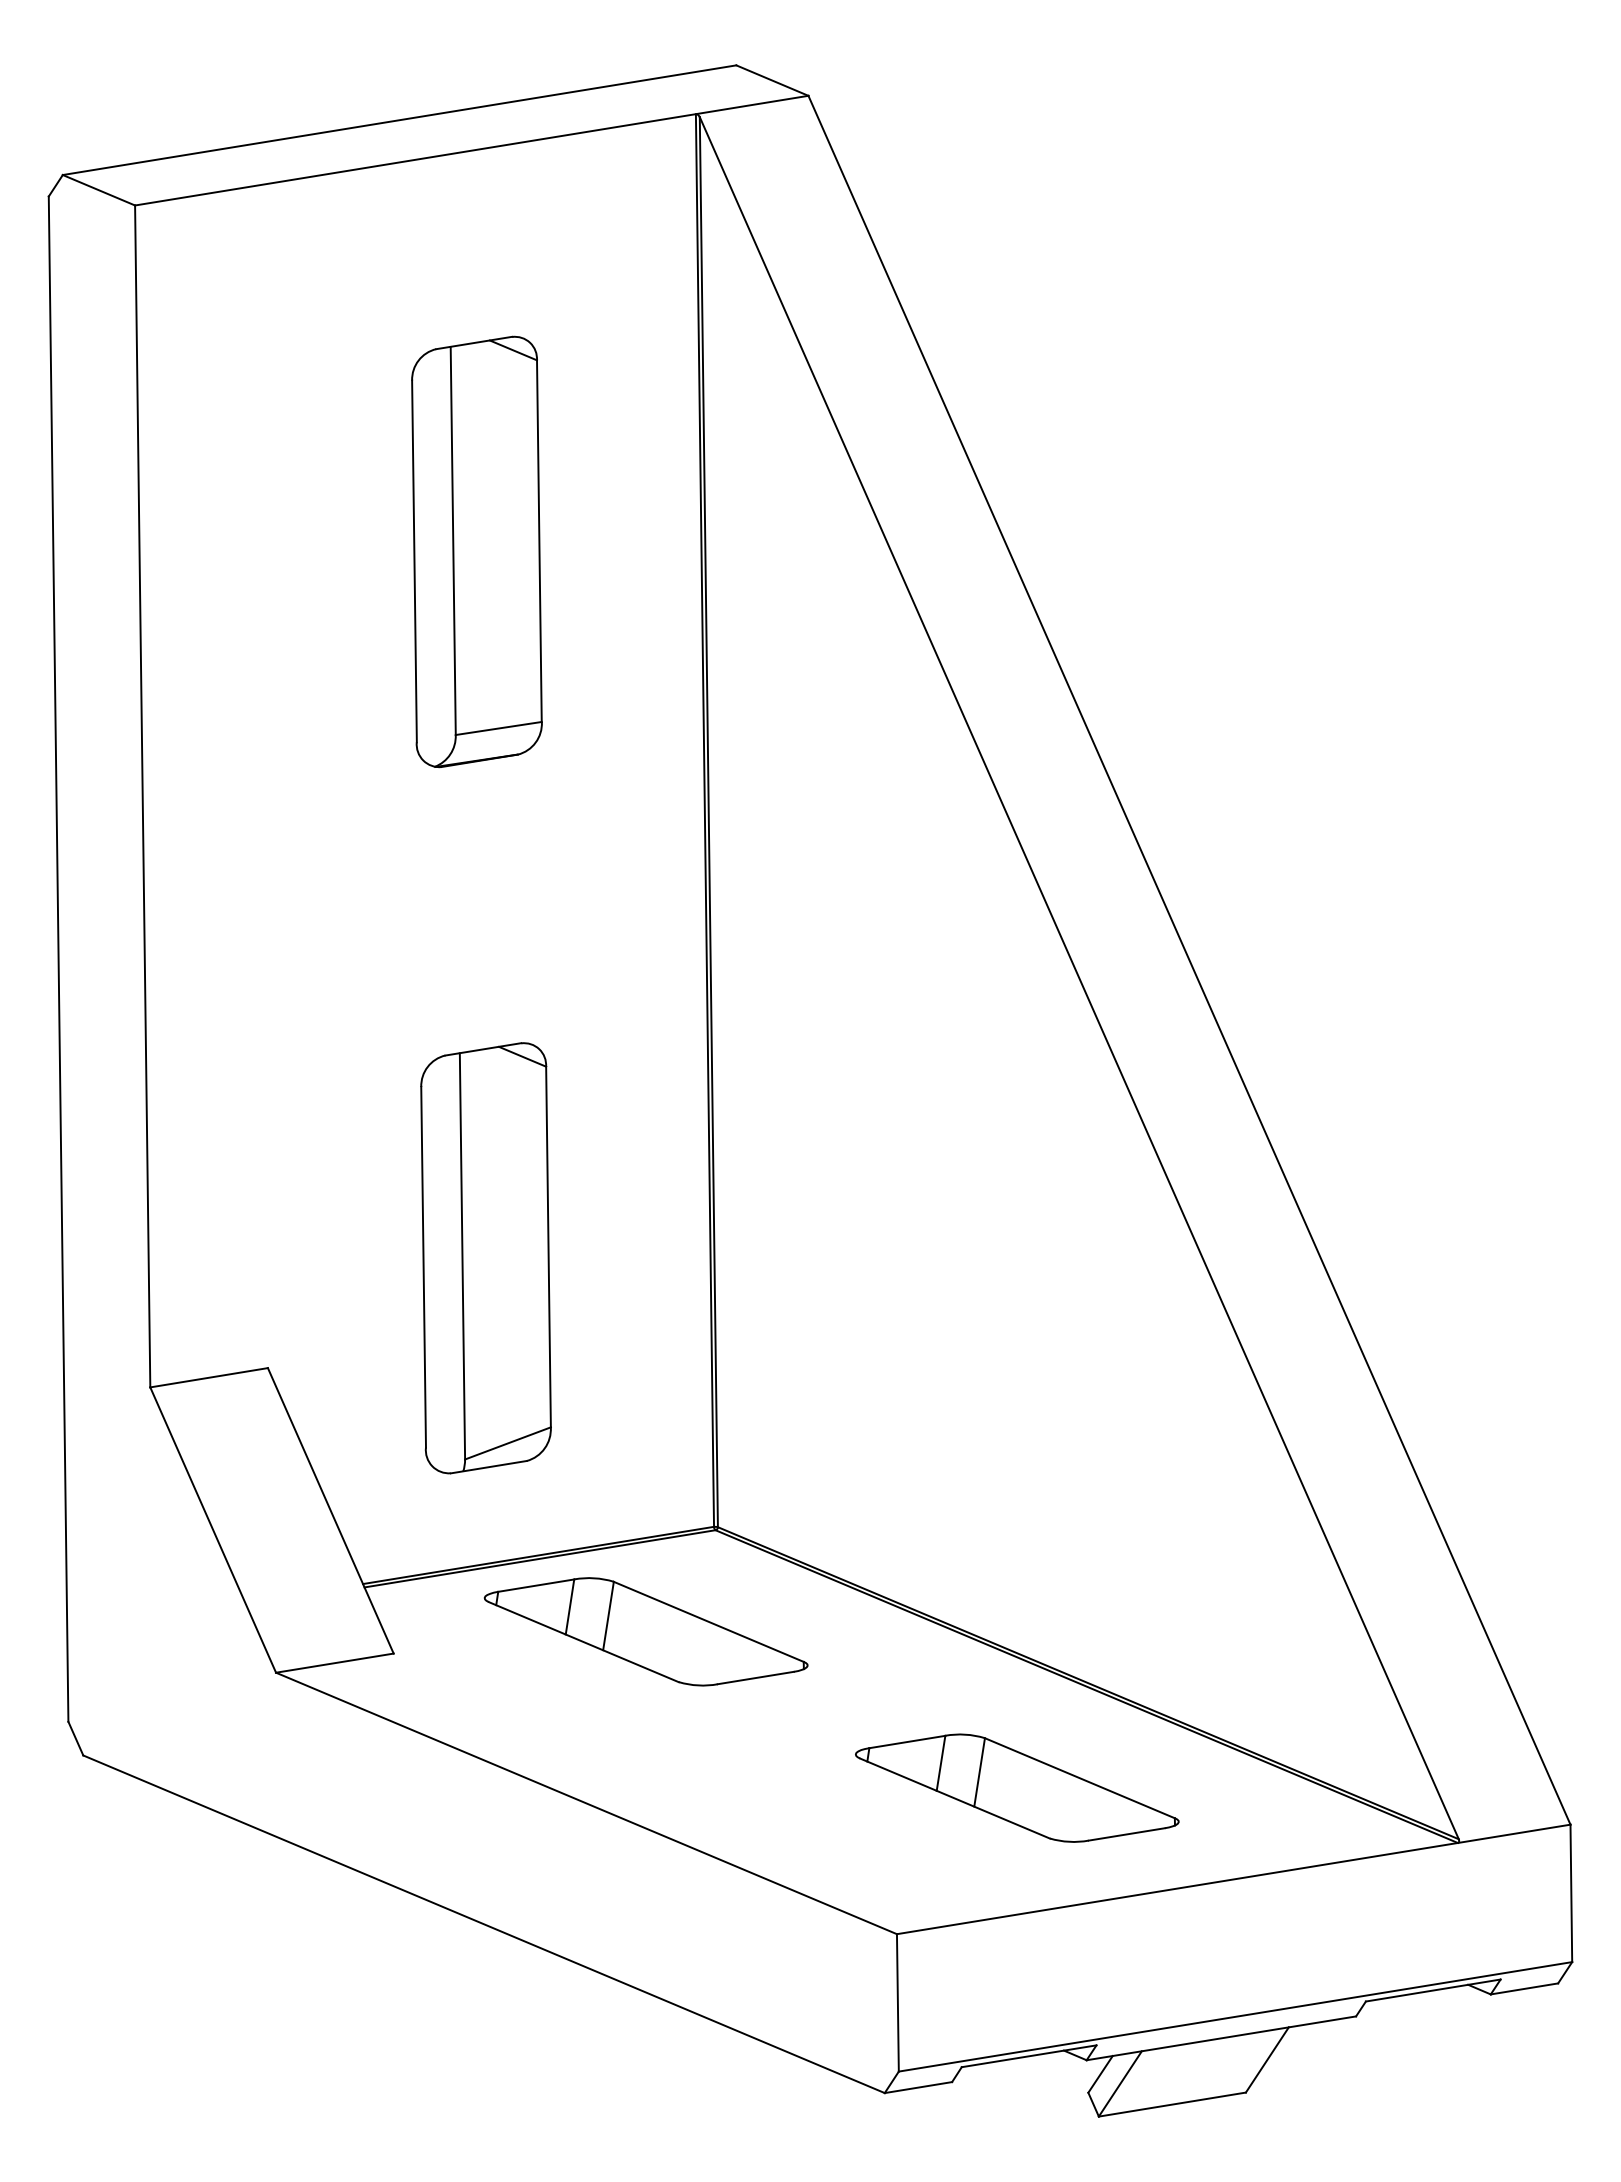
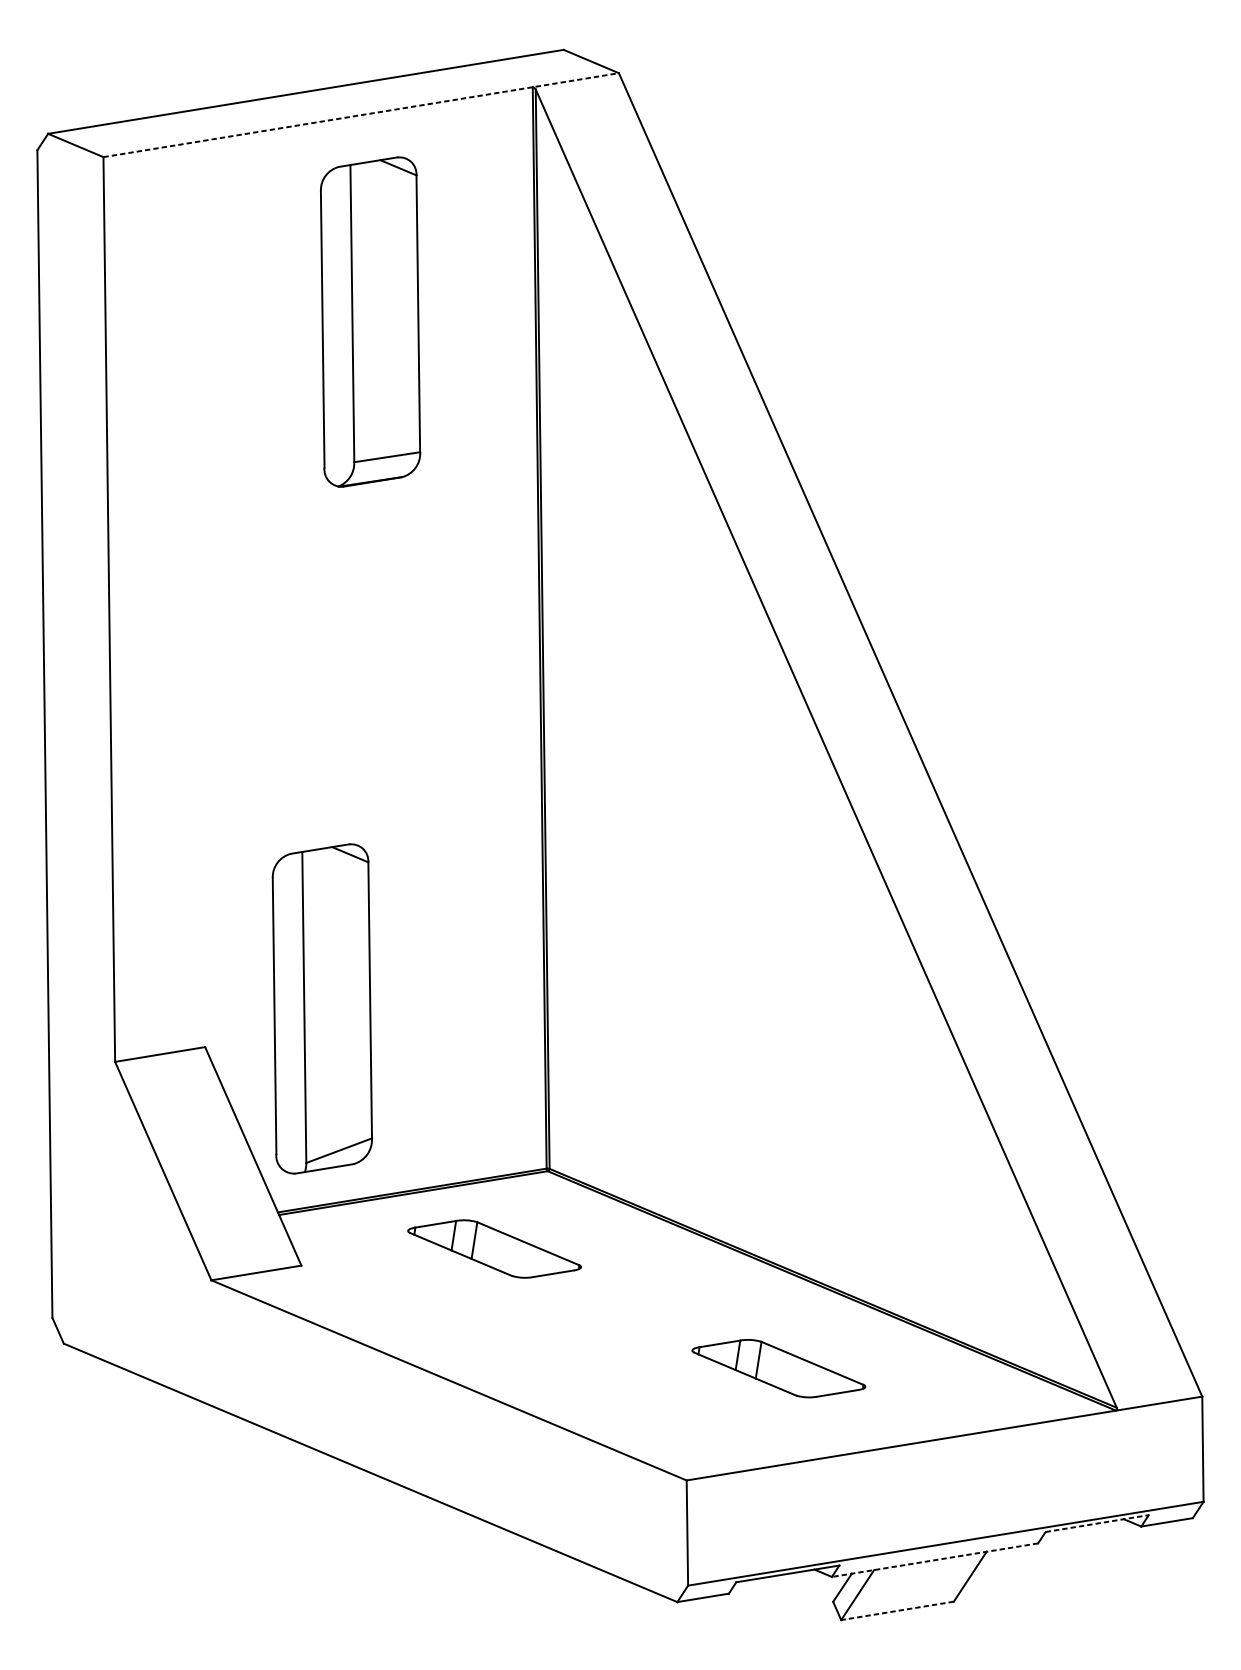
line: (472, 150) -> (361, 115), solid -> dashed
part: (476, 551) -> (370, 321), moved
part: (485, 1258) -> (321, 1009), moved
part: (645, 1631) -> (494, 1248), size x0.7
part: (1017, 1787) -> (778, 1368), size x0.7
line: (1433, 1990) -> (1097, 1523), solid -> dashed
line: (1220, 2038) -> (934, 1560), solid -> dashed
line: (1172, 2104) -> (897, 1610), solid -> dashed

